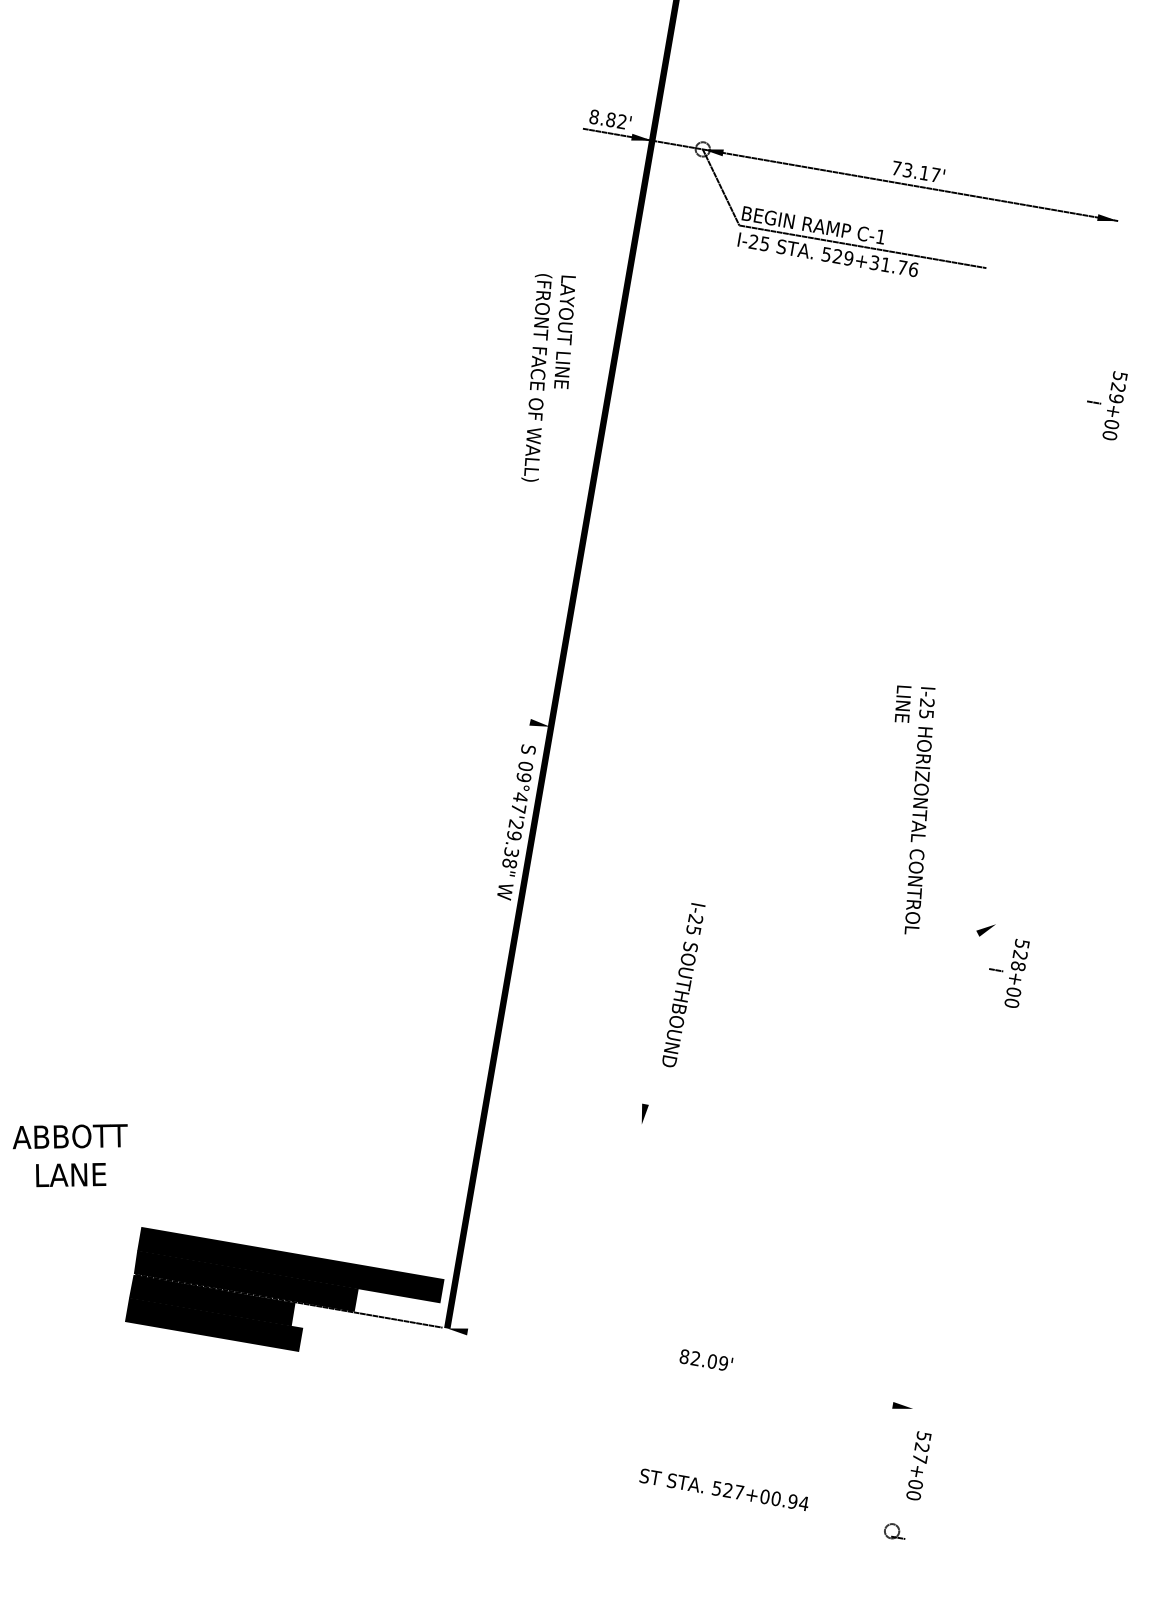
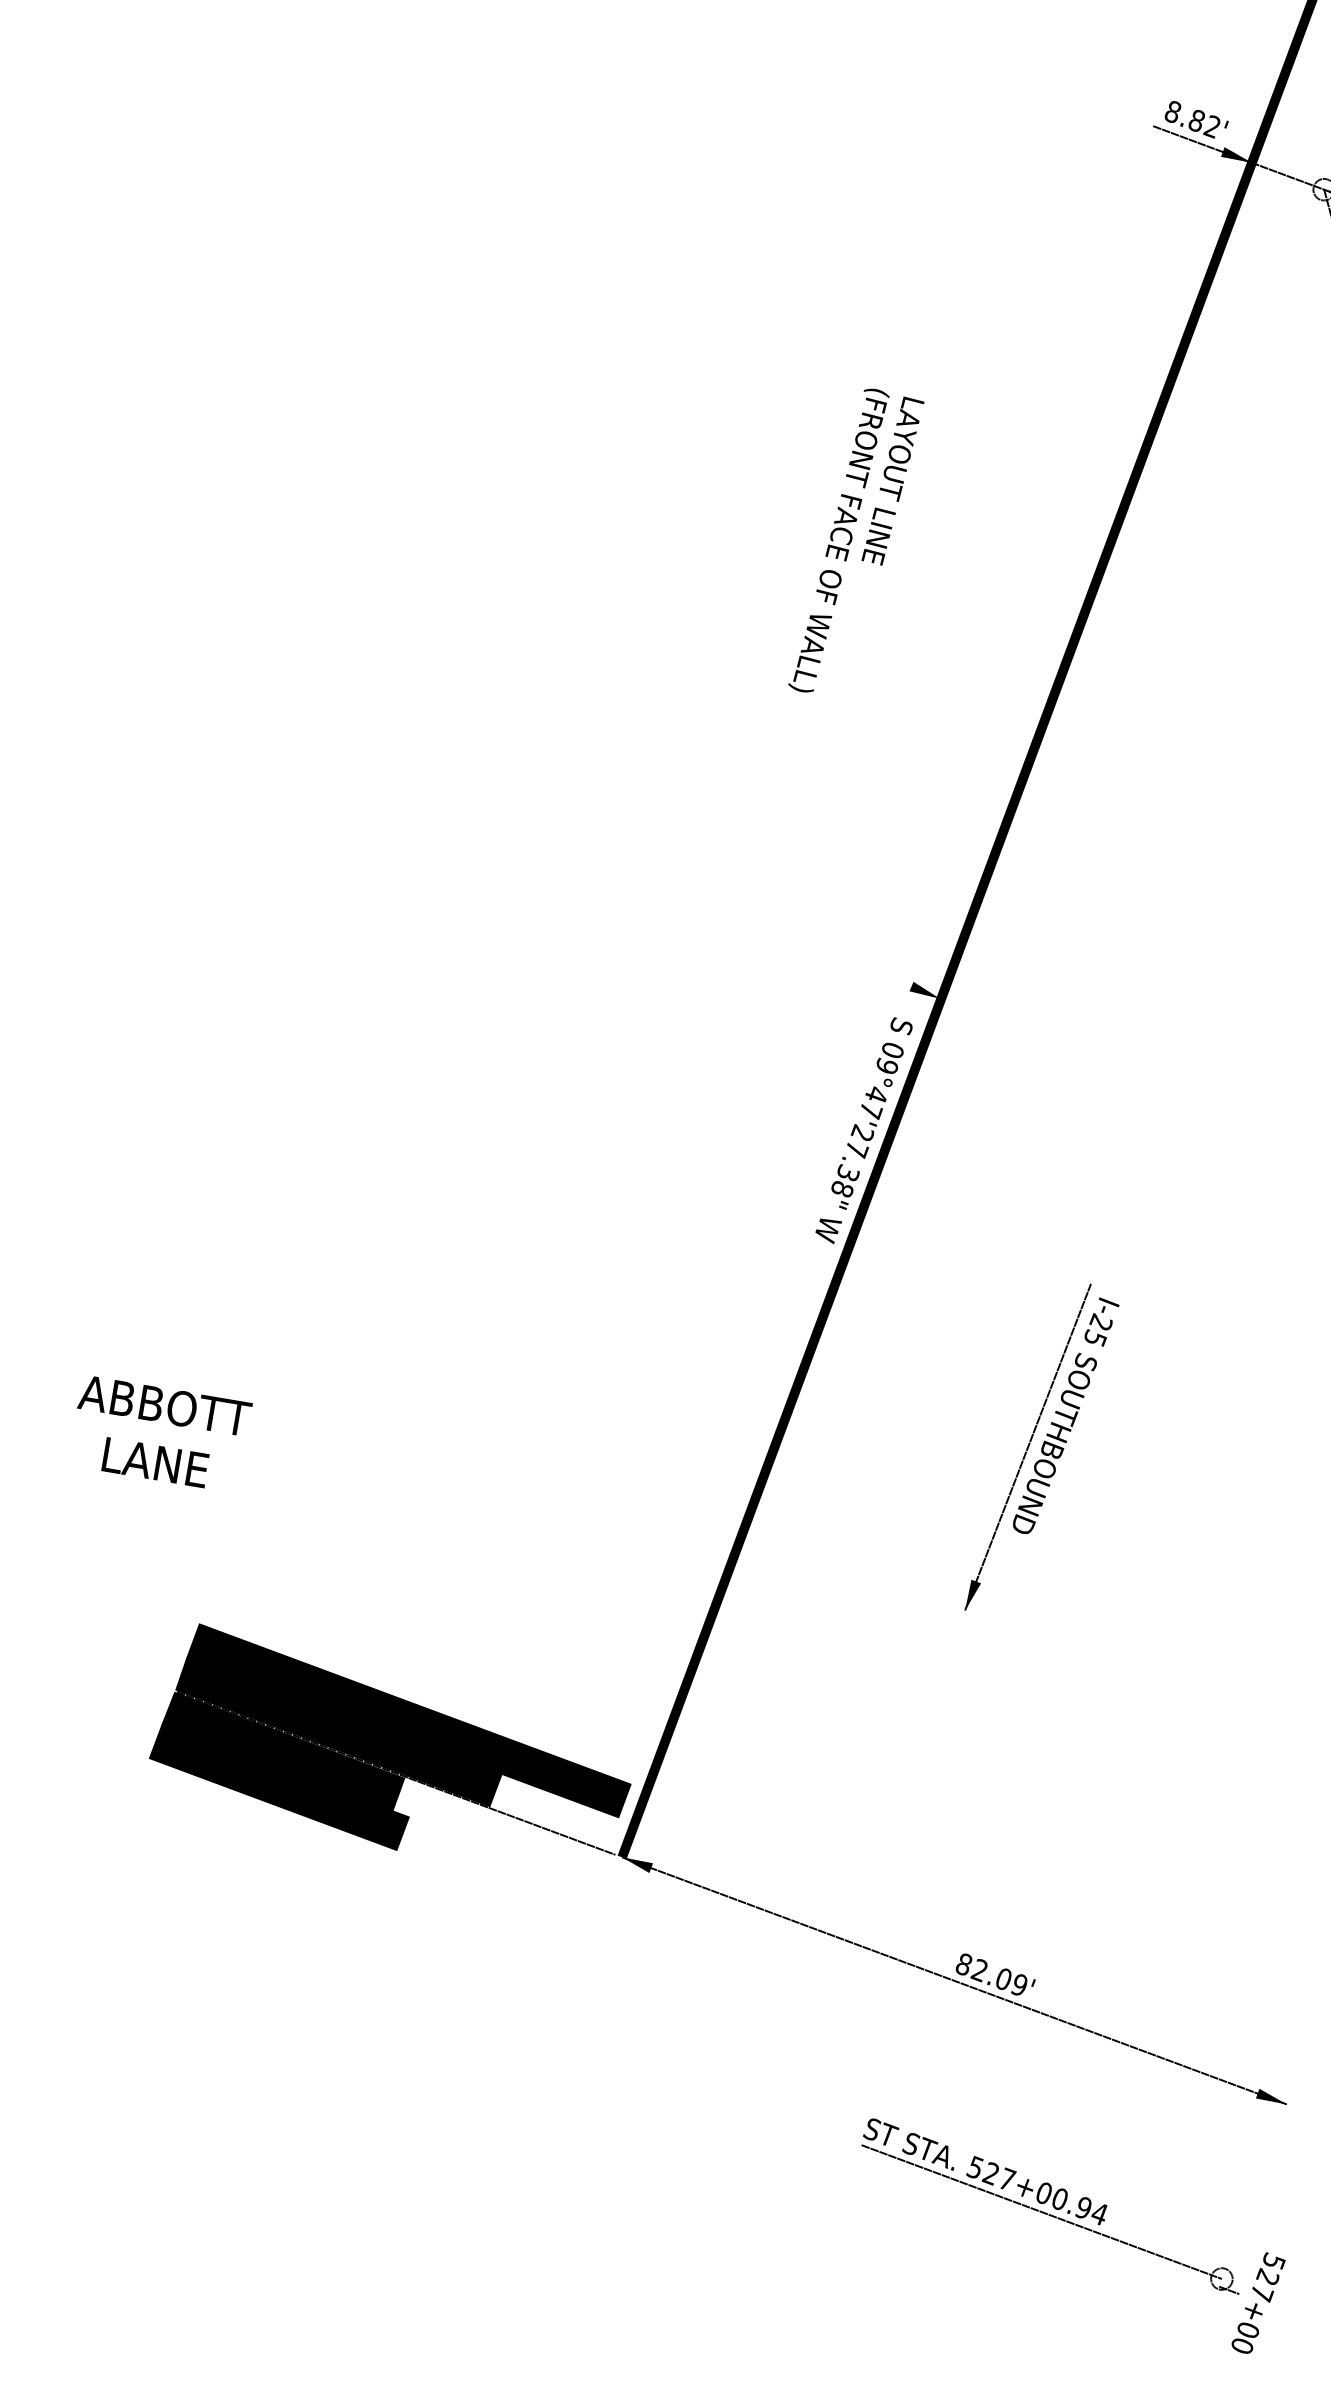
text: (548, 377) -> (856, 543), moved
text: (514, 835) -> (857, 1149), 09°47'29.38" -> 09°47'27.38"
line: (662, 1009) -> (1027, 1446), added
text: (70, 1155) -> (160, 1433), moved
line: (680, 1368) -> (954, 1980), added
text: (918, 1465) -> (1257, 2302), moved
line: (765, 1509) -> (1041, 2212), added

